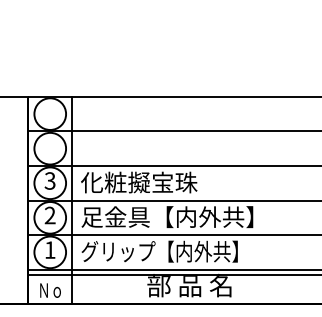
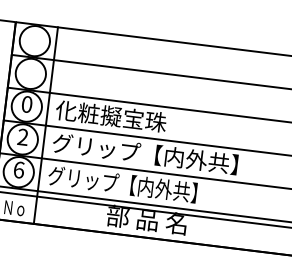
text: (49, 180) -> (26, 103), 3 -> 0
text: (178, 217) -> (144, 154), 足金具【内外共】 -> グリップ【内外共】
text: (50, 249) -> (19, 169), 1 -> 6

